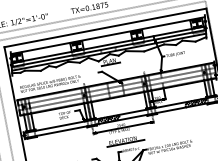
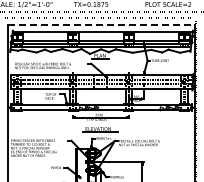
line: (105, 28) -> (101, 25), solid -> dashed

